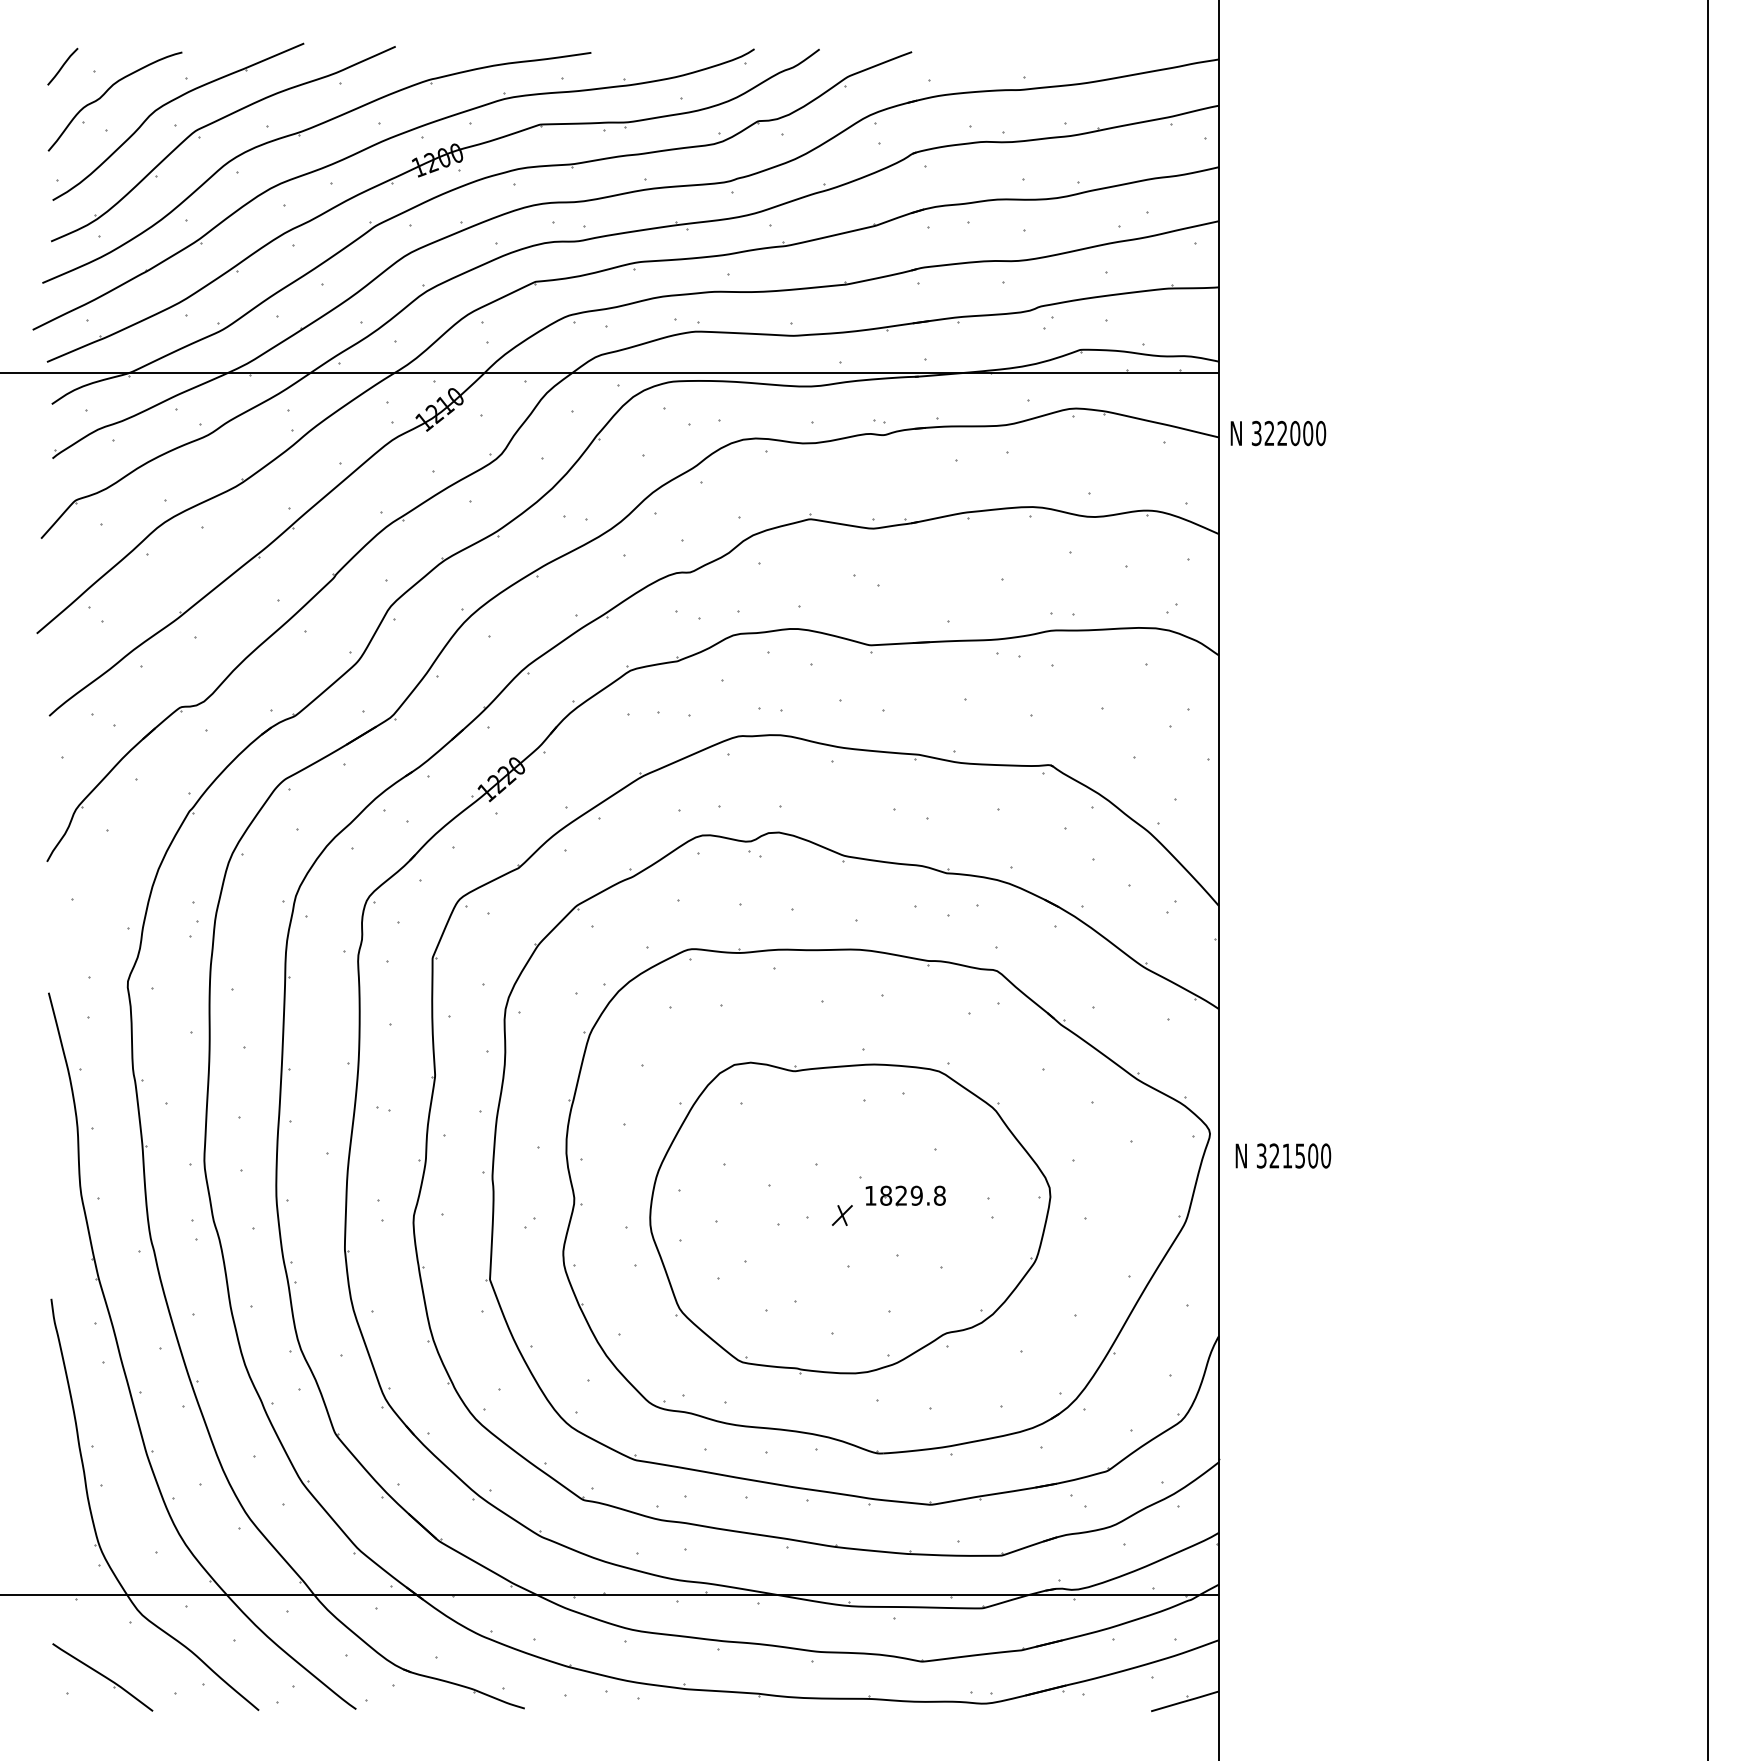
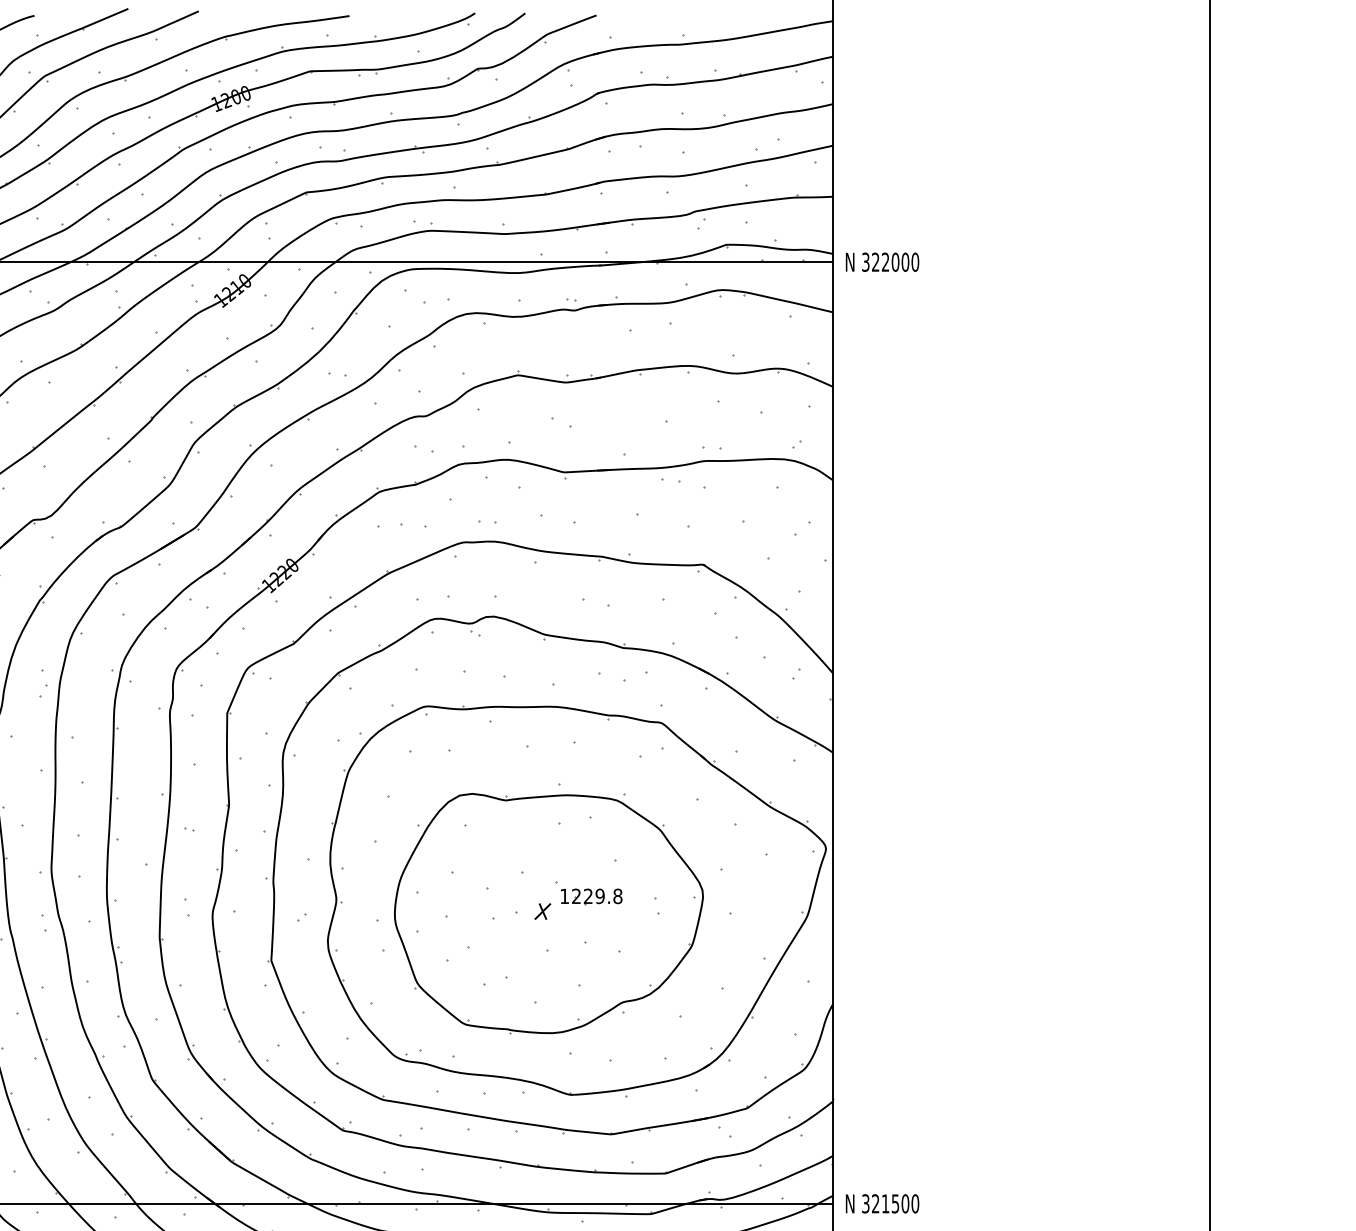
text: (1278, 433) -> (882, 262), moved
text: (1283, 1155) -> (882, 1203), moved
text: (886, 1195) -> (576, 896), 1829.8 -> 1229.8

